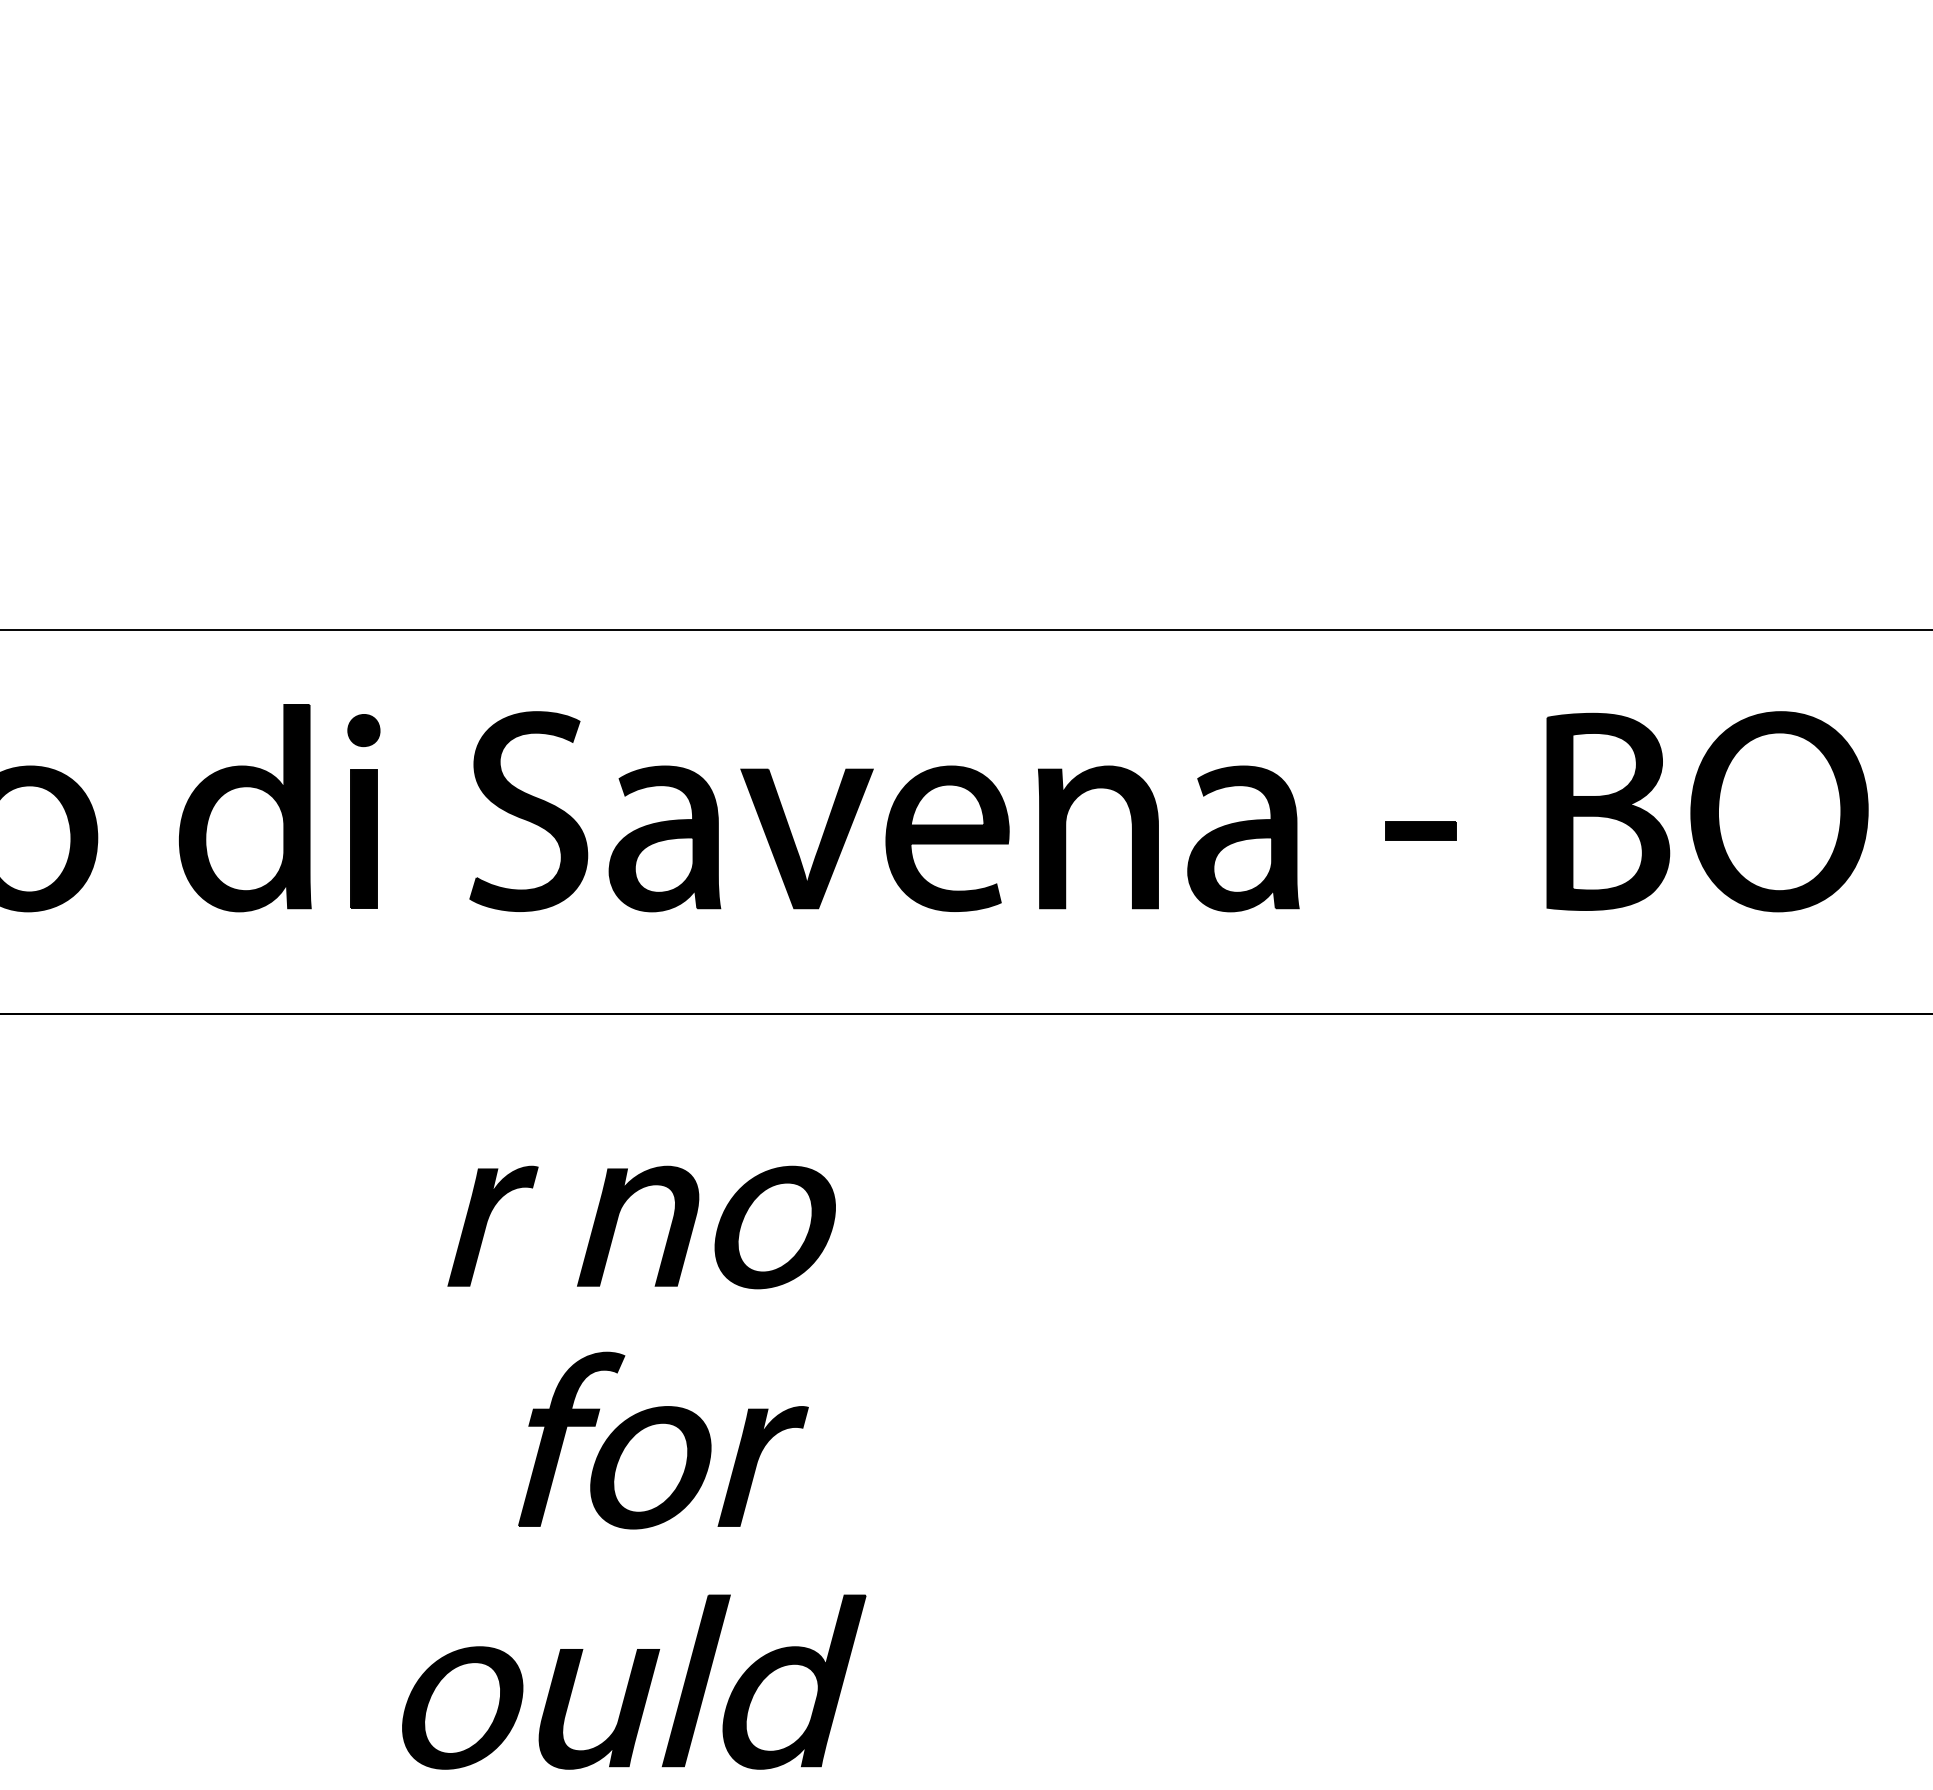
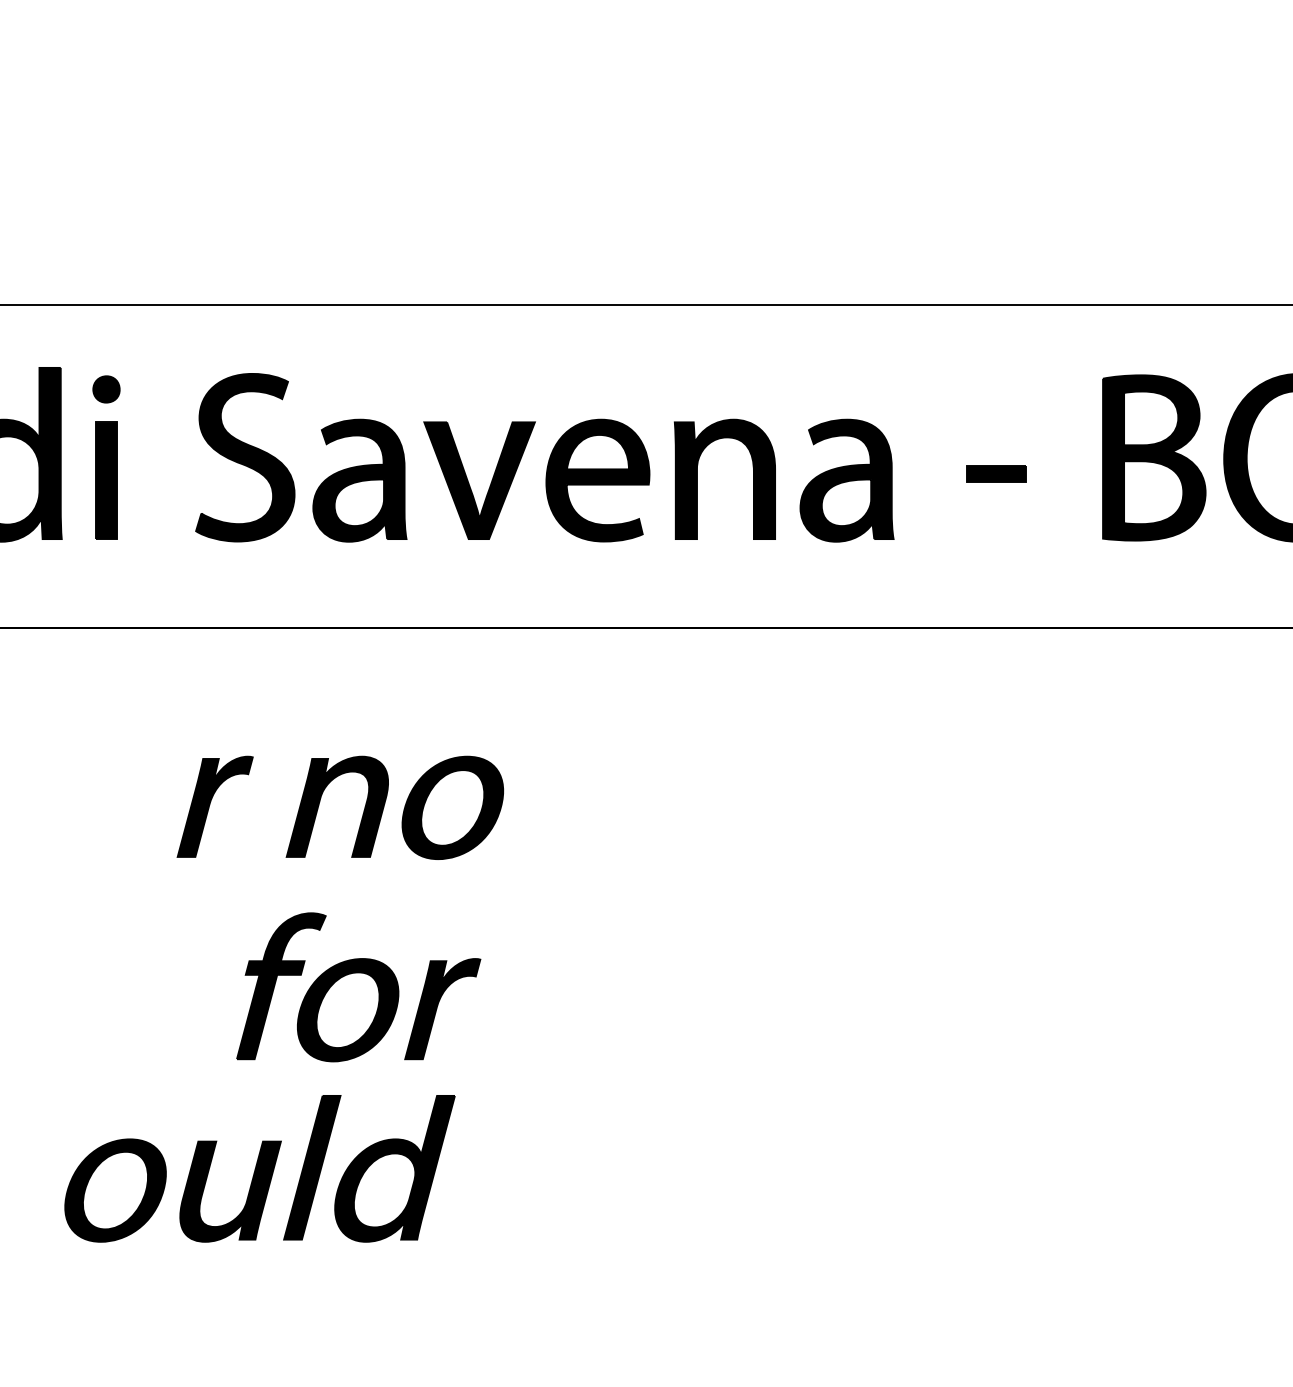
part: (634, 1681) -> (260, 1168), moved

